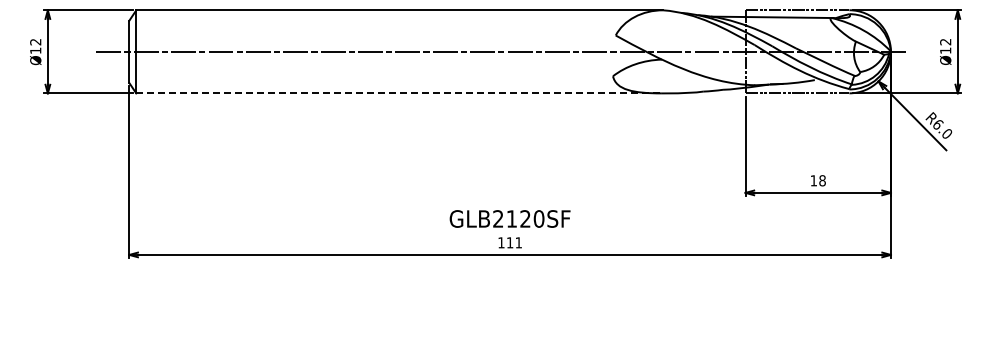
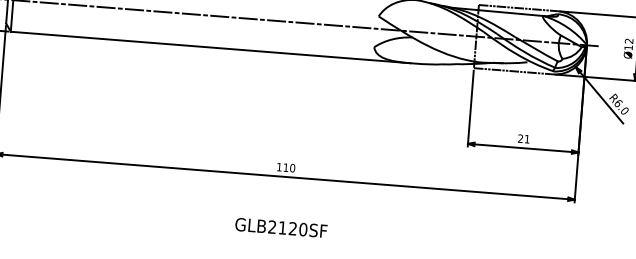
line: (399, 93) -> (210, 47), dashed -> solid
text: (817, 180) -> (523, 138), 18 -> 21
text: (509, 218) -> (280, 227), moved
text: (518, 242) -> (292, 167), 111 -> 110

